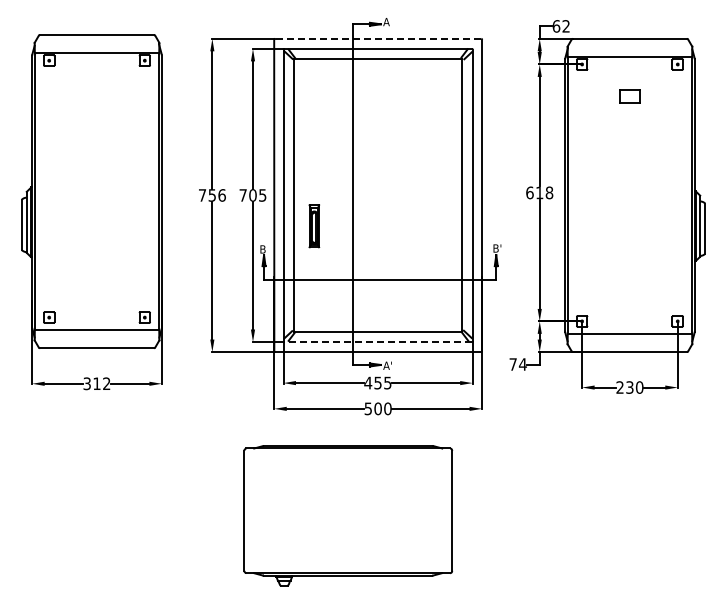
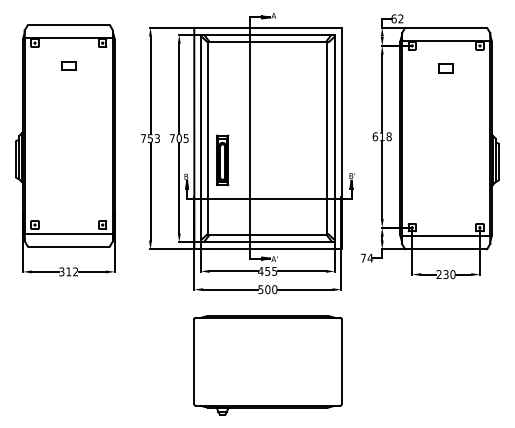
line: (377, 38) -> (267, 27), dashed -> solid
part: (96, 92) -> (68, 65), added
text: (221, 195) -> (156, 138), 756 -> 753
part: (314, 226) -> (222, 160), size x1.67
line: (378, 341) -> (268, 241), dashed -> solid
part: (348, 515) -> (268, 365), moved

